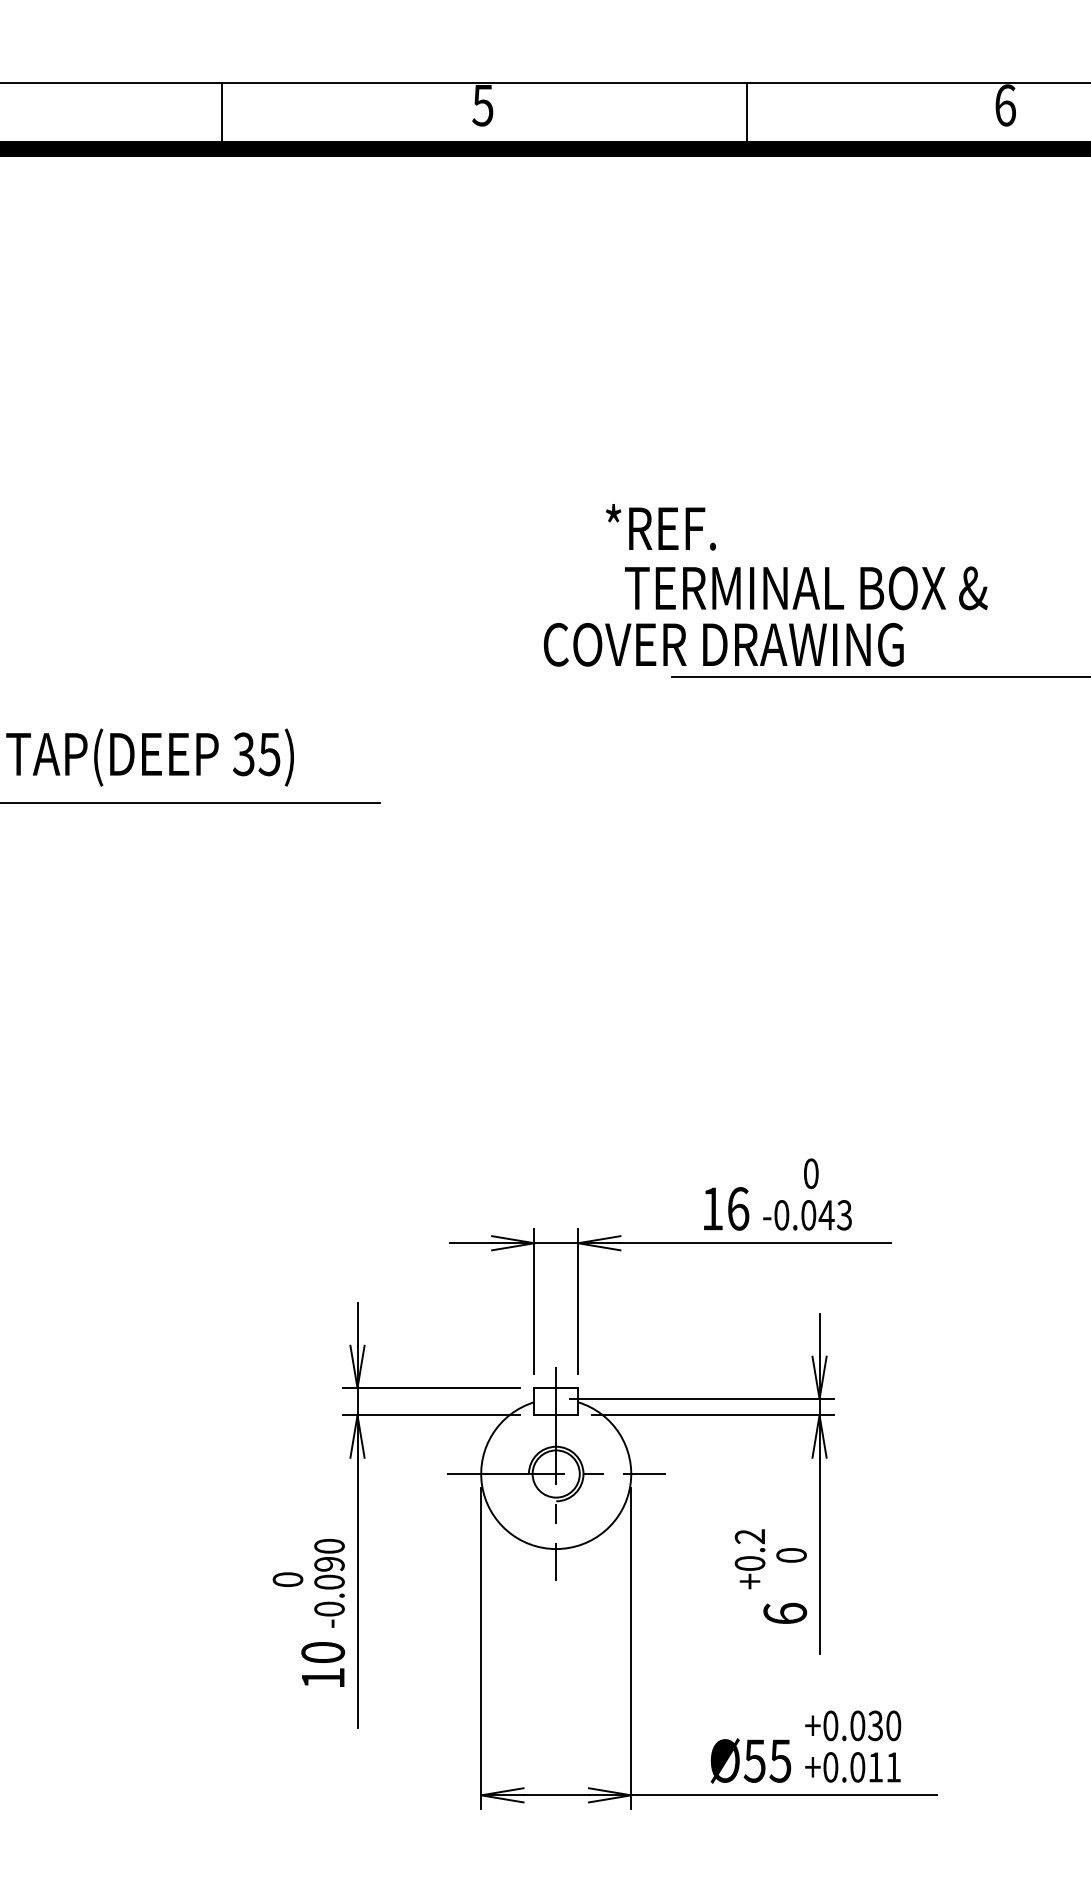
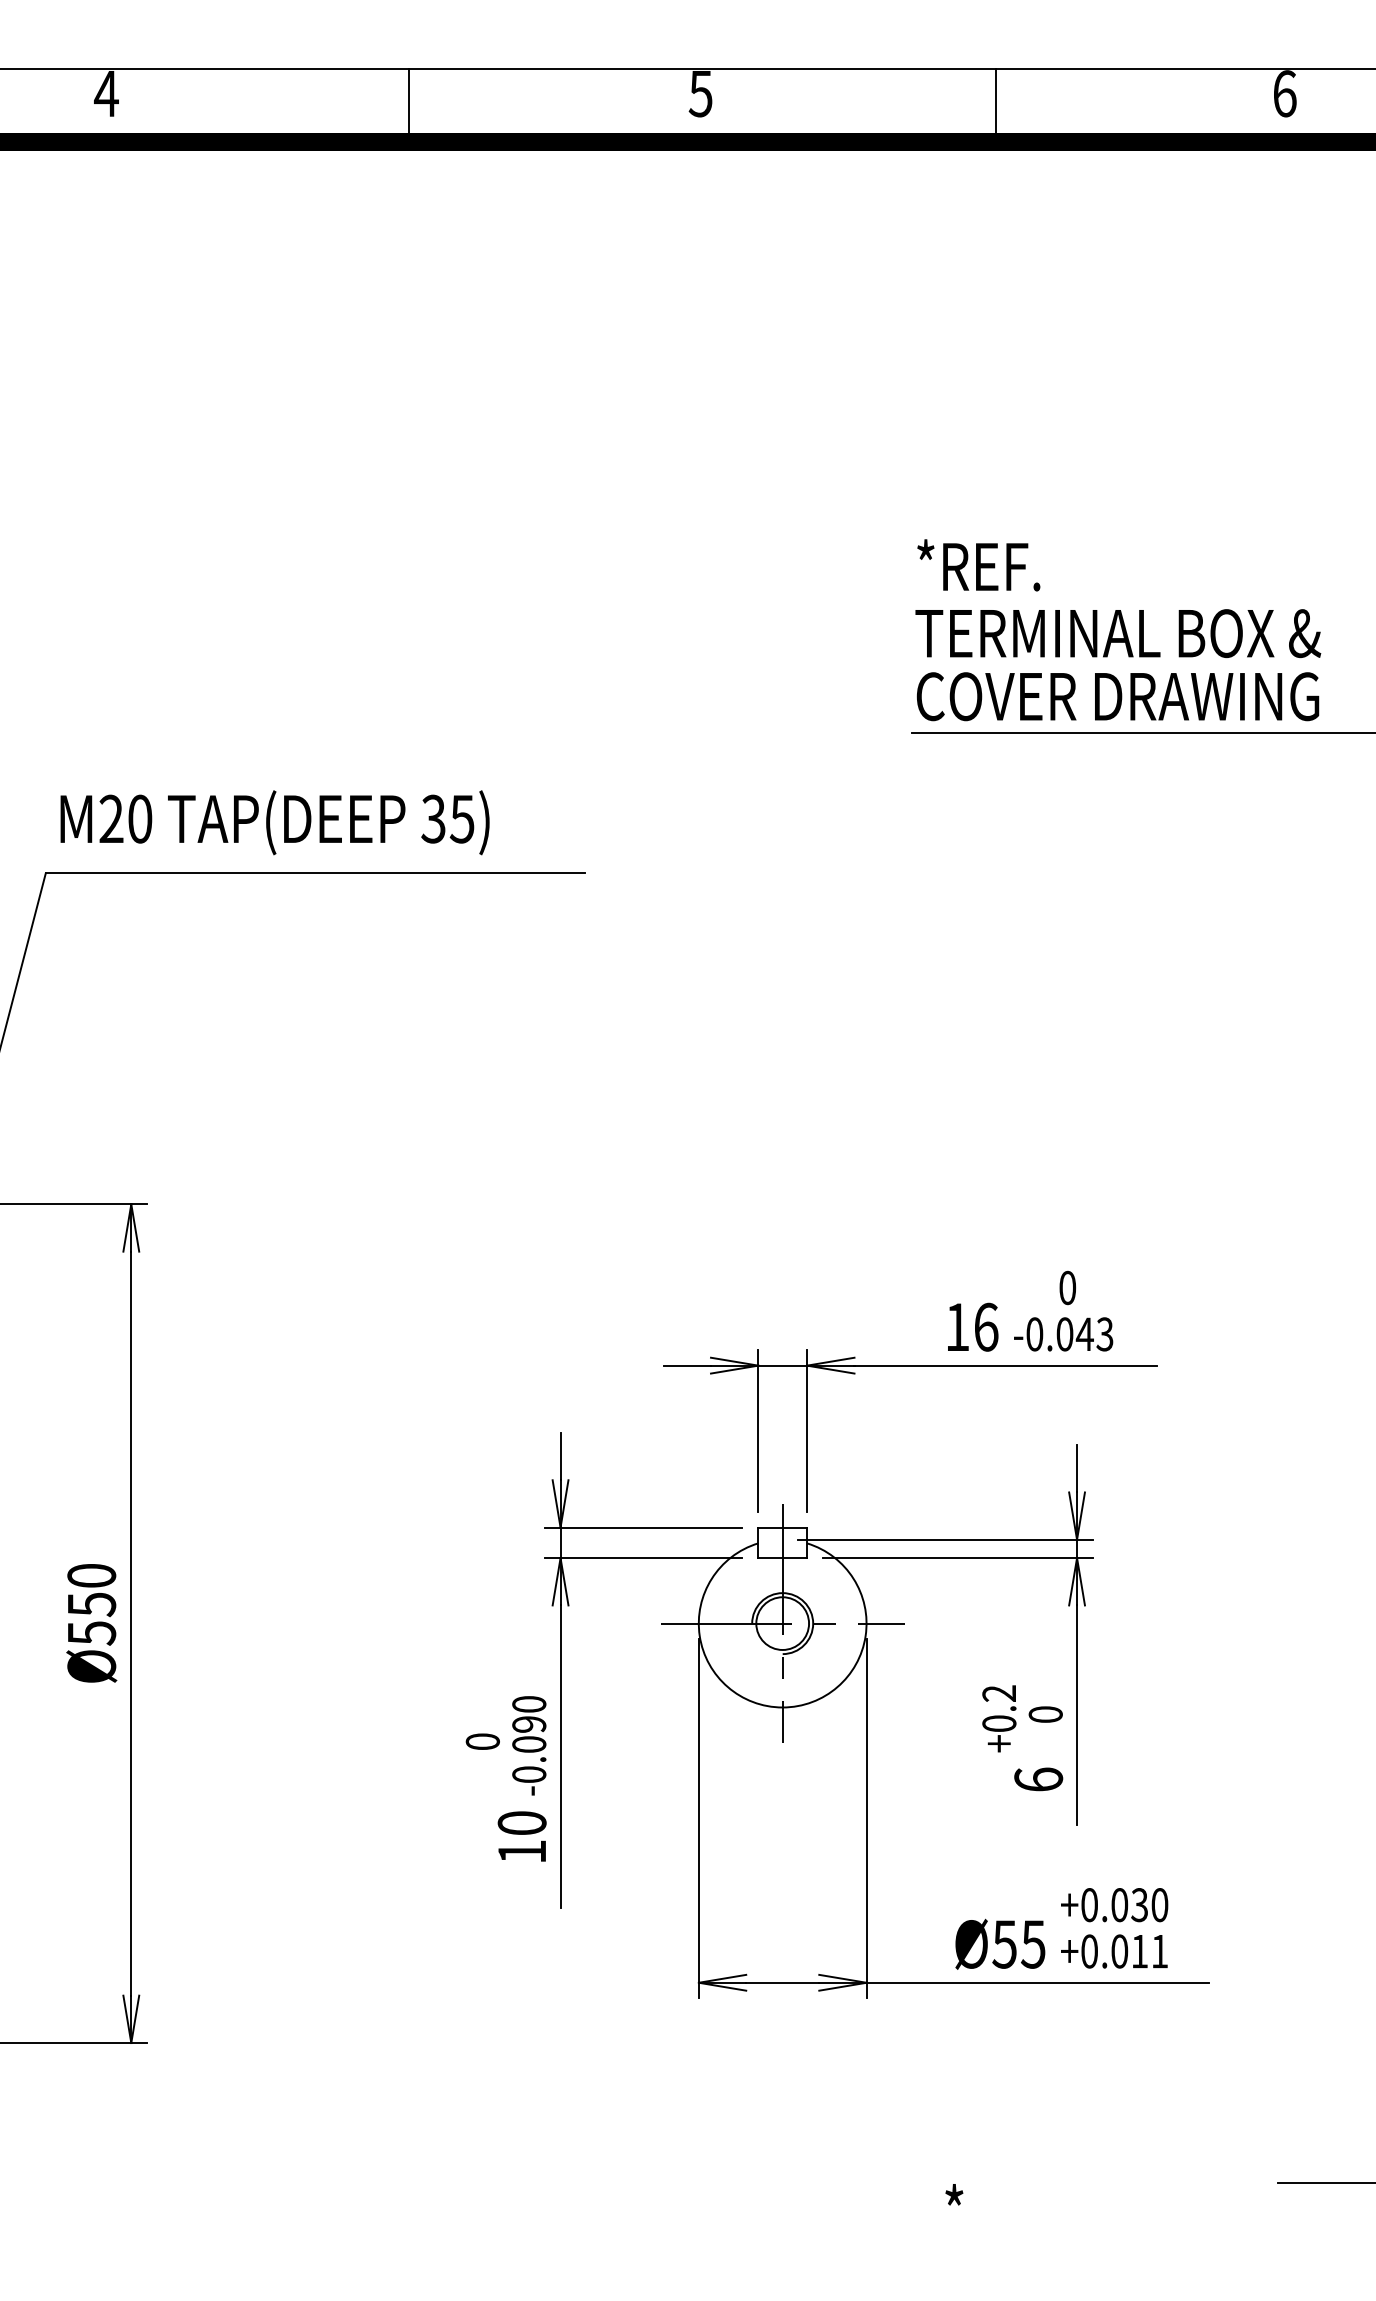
text: (660, 527) -> (978, 565), moved
text: (806, 588) -> (1118, 633), moved
text: (723, 644) -> (1117, 696), moved

